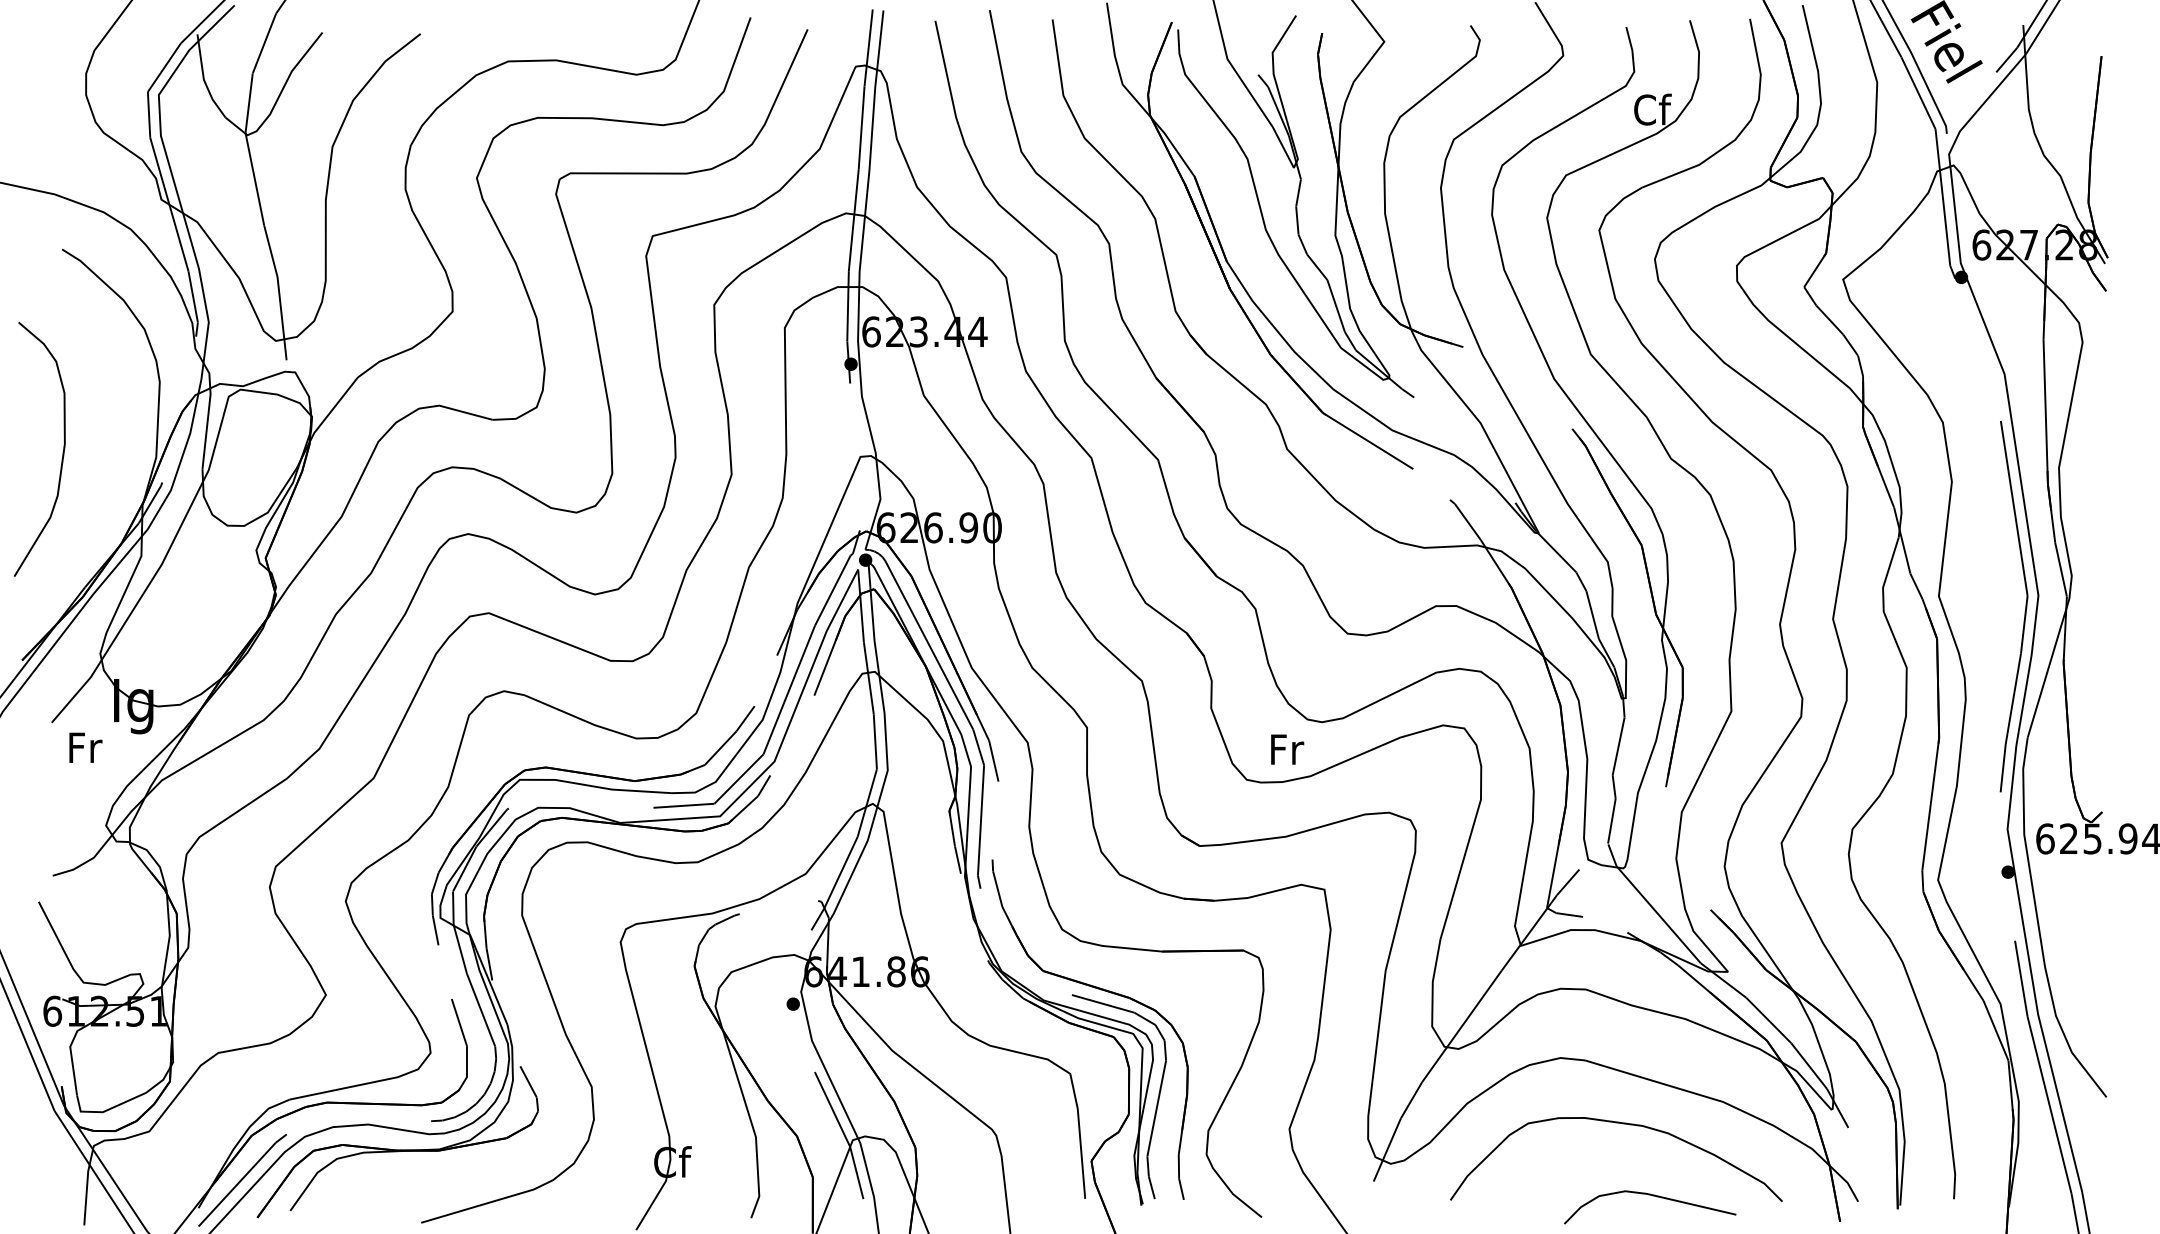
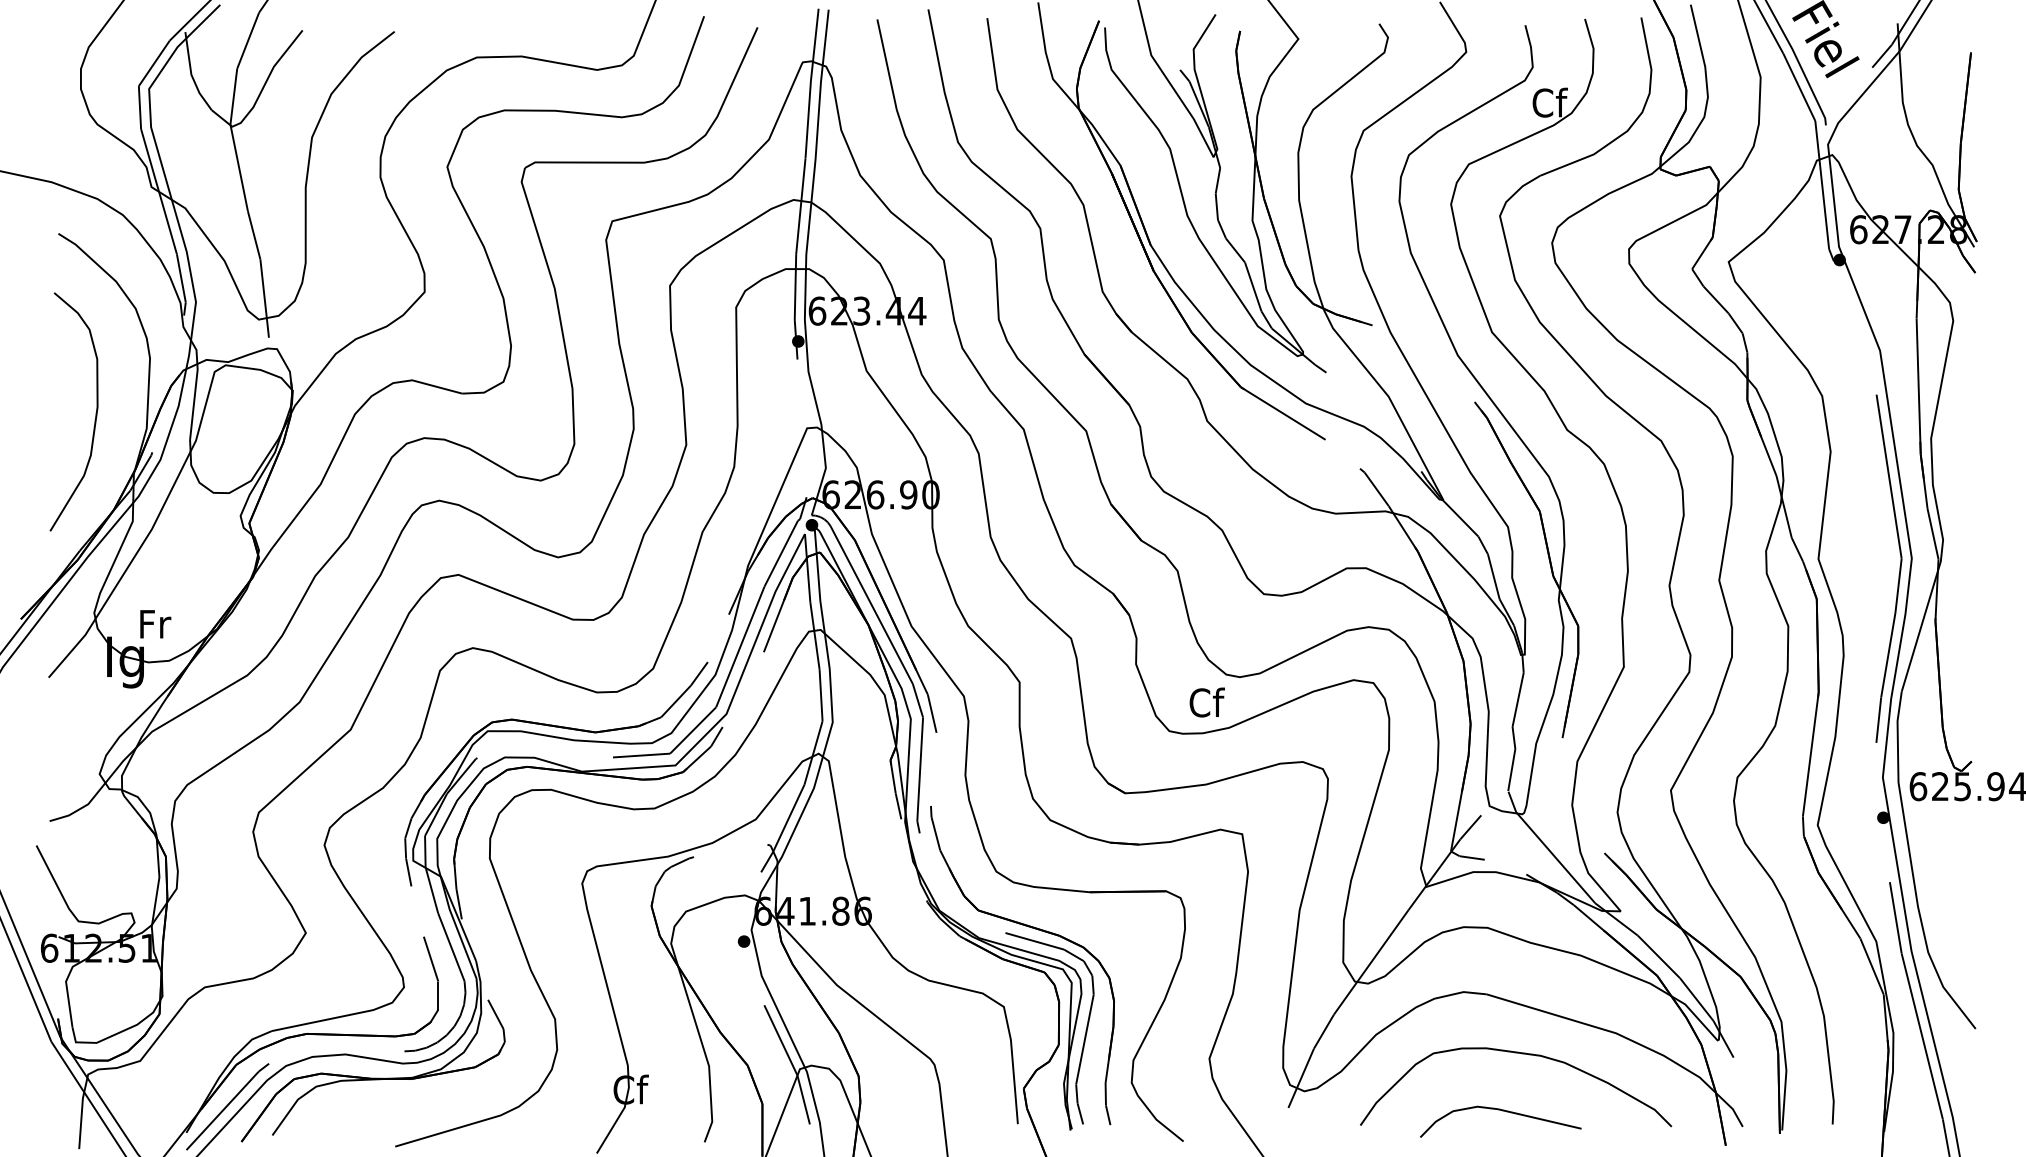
curve: (62, 452) -> (95, 414), moved
text: (85, 747) -> (155, 623), moved
text: (1287, 749) -> (1207, 702), Fr -> Cf
curve: (1652, 1196) -> (1503, 1111), moved

